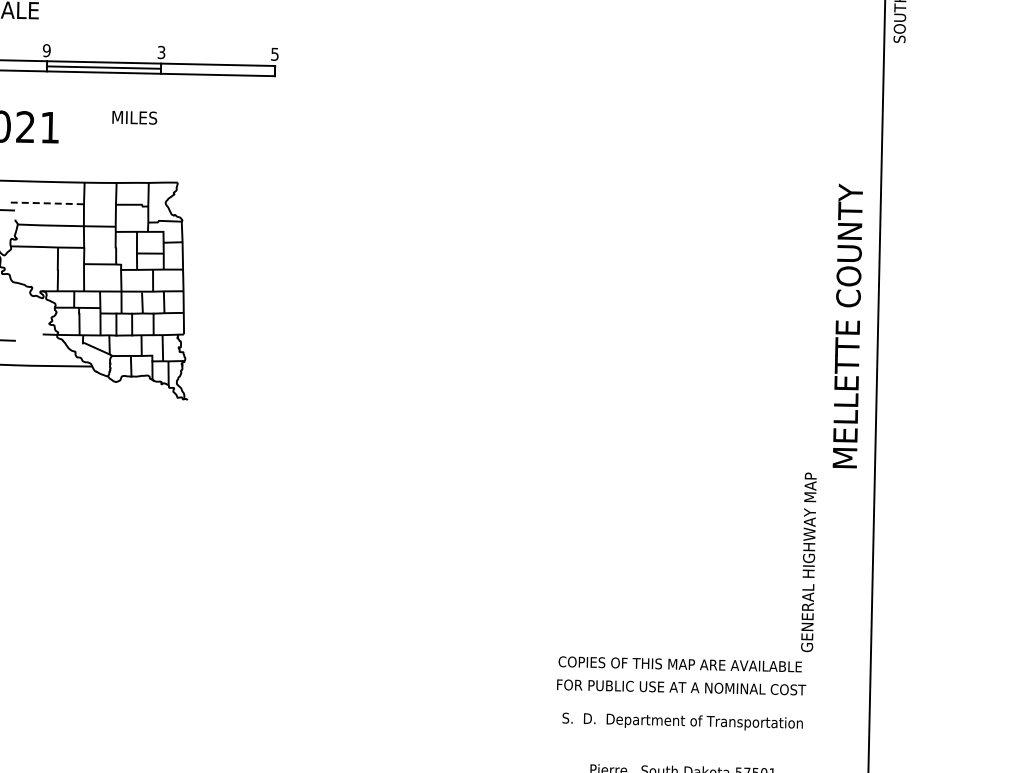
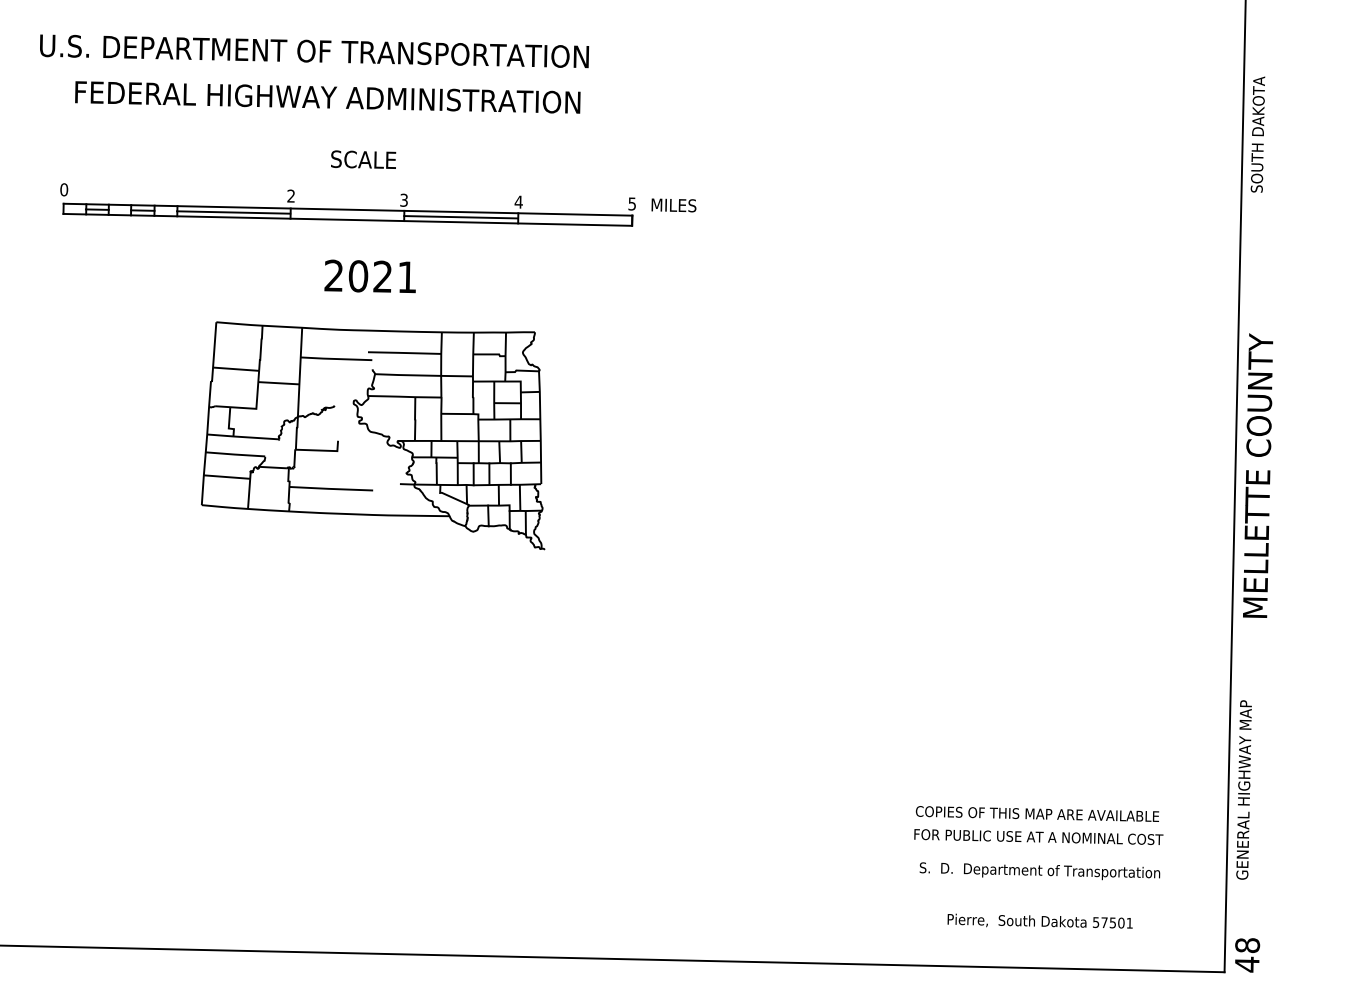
text: (46, 49) -> (403, 199), 9 -> 3
text: (161, 51) -> (518, 201), 3 -> 4
text: (134, 117) -> (673, 205), moved
line: (47, 203) -> (404, 353), dashed -> solid
text: (848, 325) -> (1258, 475), moved
text: (808, 561) -> (1243, 789), moved

